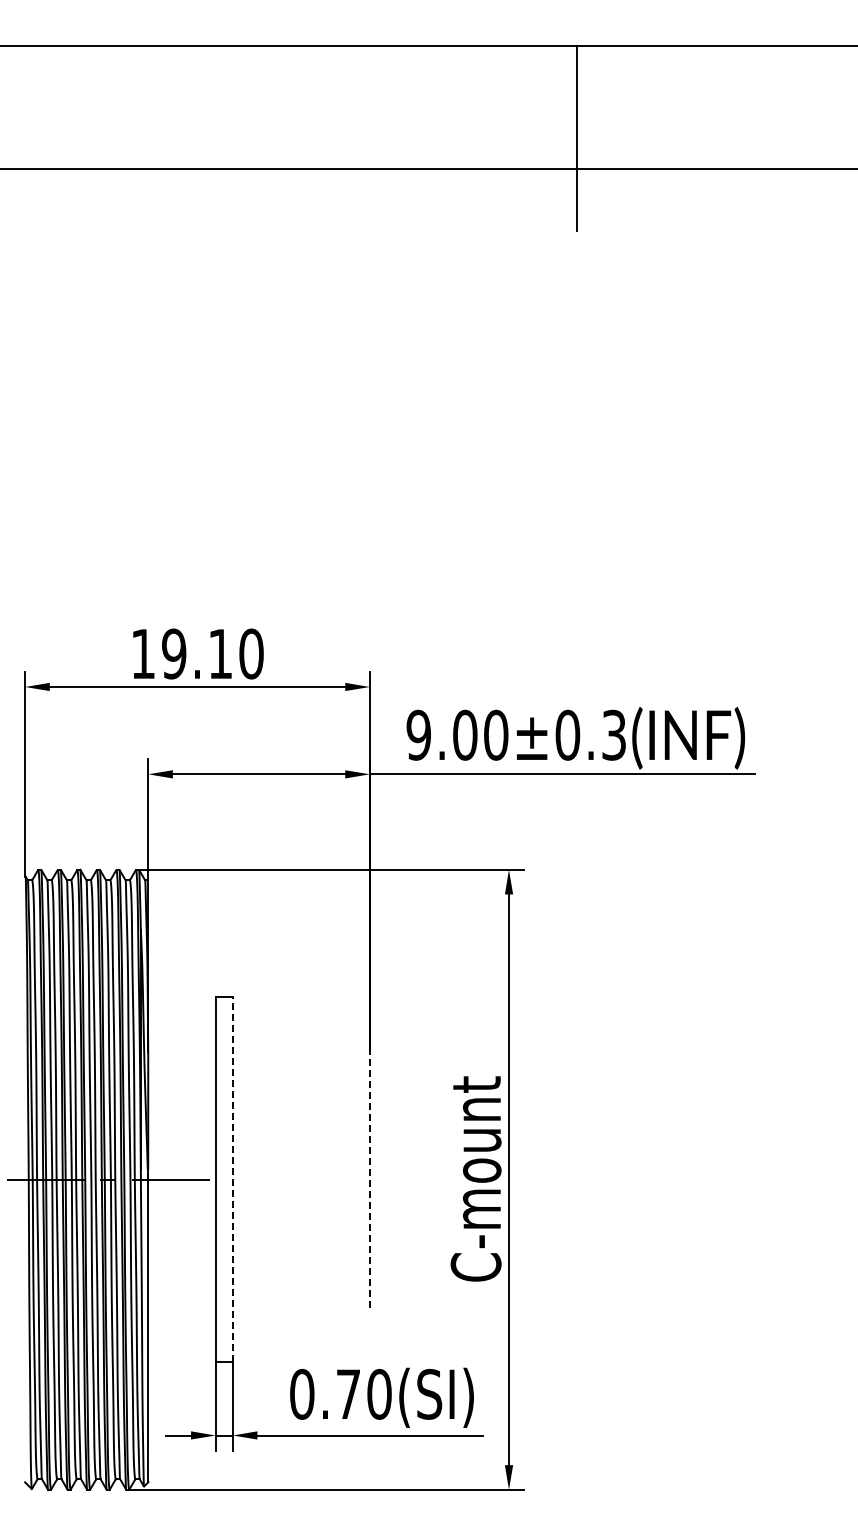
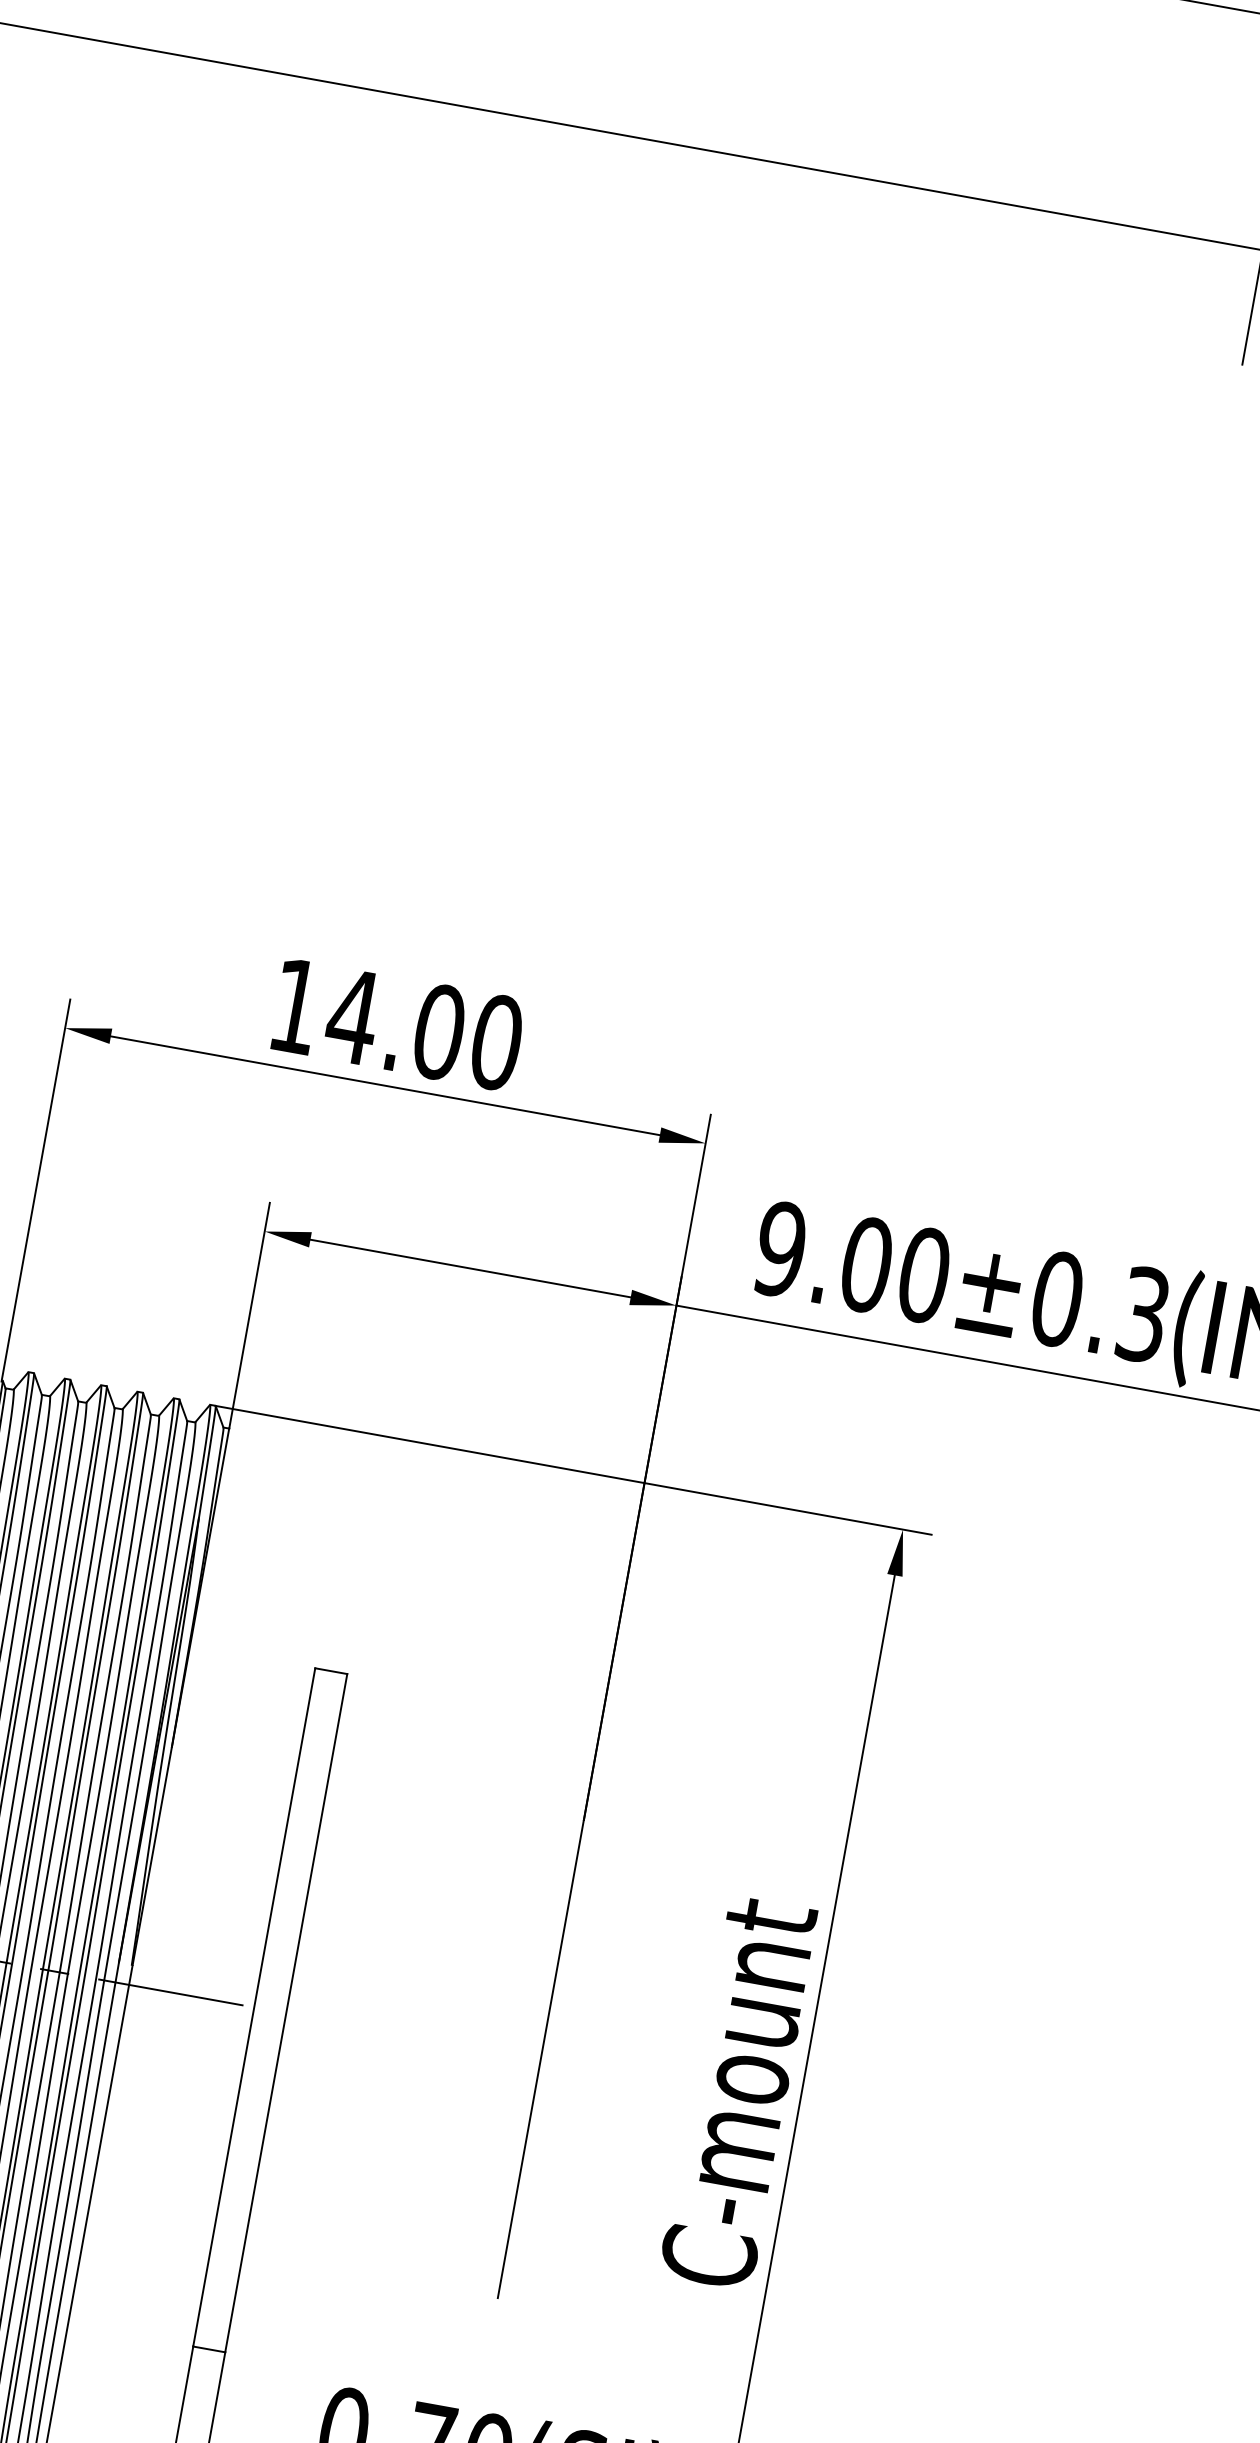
text: (196, 653) -> (394, 1023), 19.10 -> 14.00
line: (232, 1179) -> (285, 2012), dashed -> solid
line: (369, 1179) -> (540, 2058), dashed -> solid

